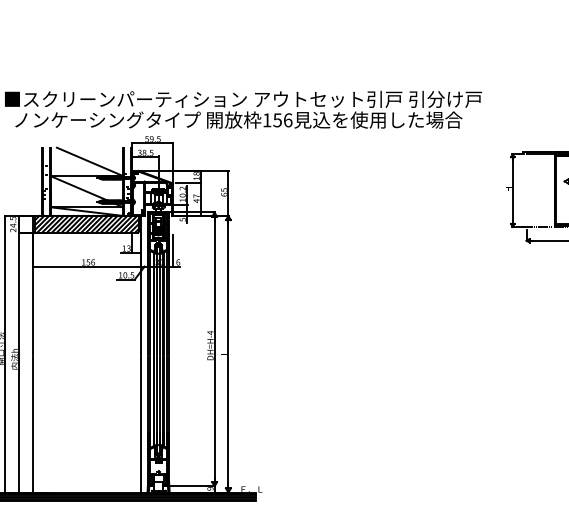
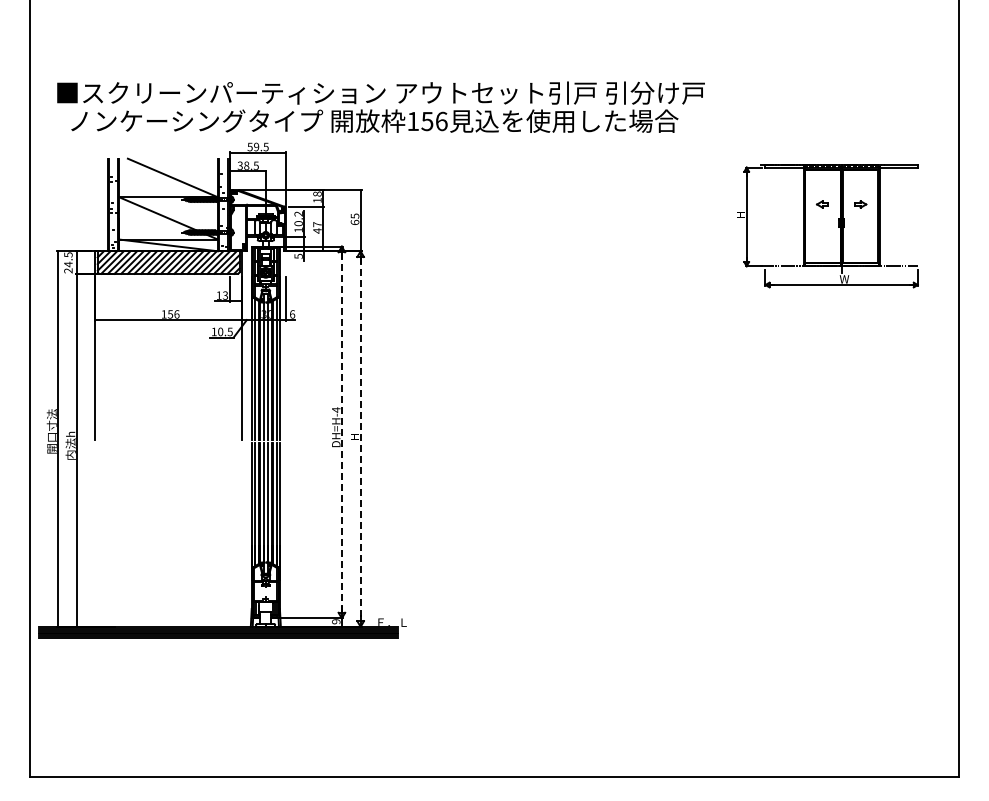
line: (214, 350) -> (341, 433), solid -> dashed
line: (228, 354) -> (360, 439), solid -> dashed
line: (33, 424) -> (95, 534), removed
line: (140, 424) -> (241, 534), removed

